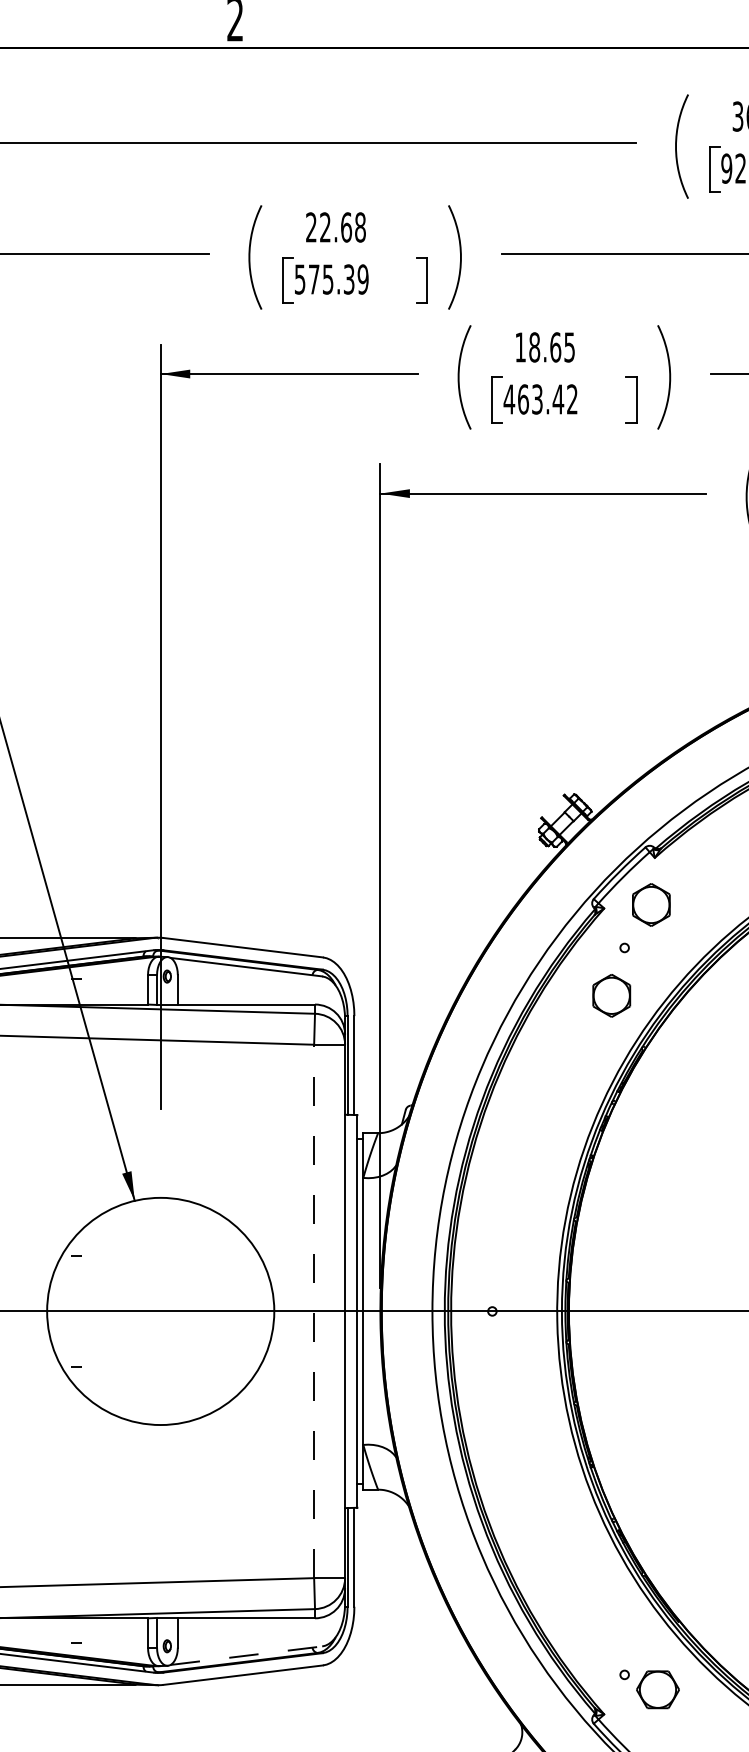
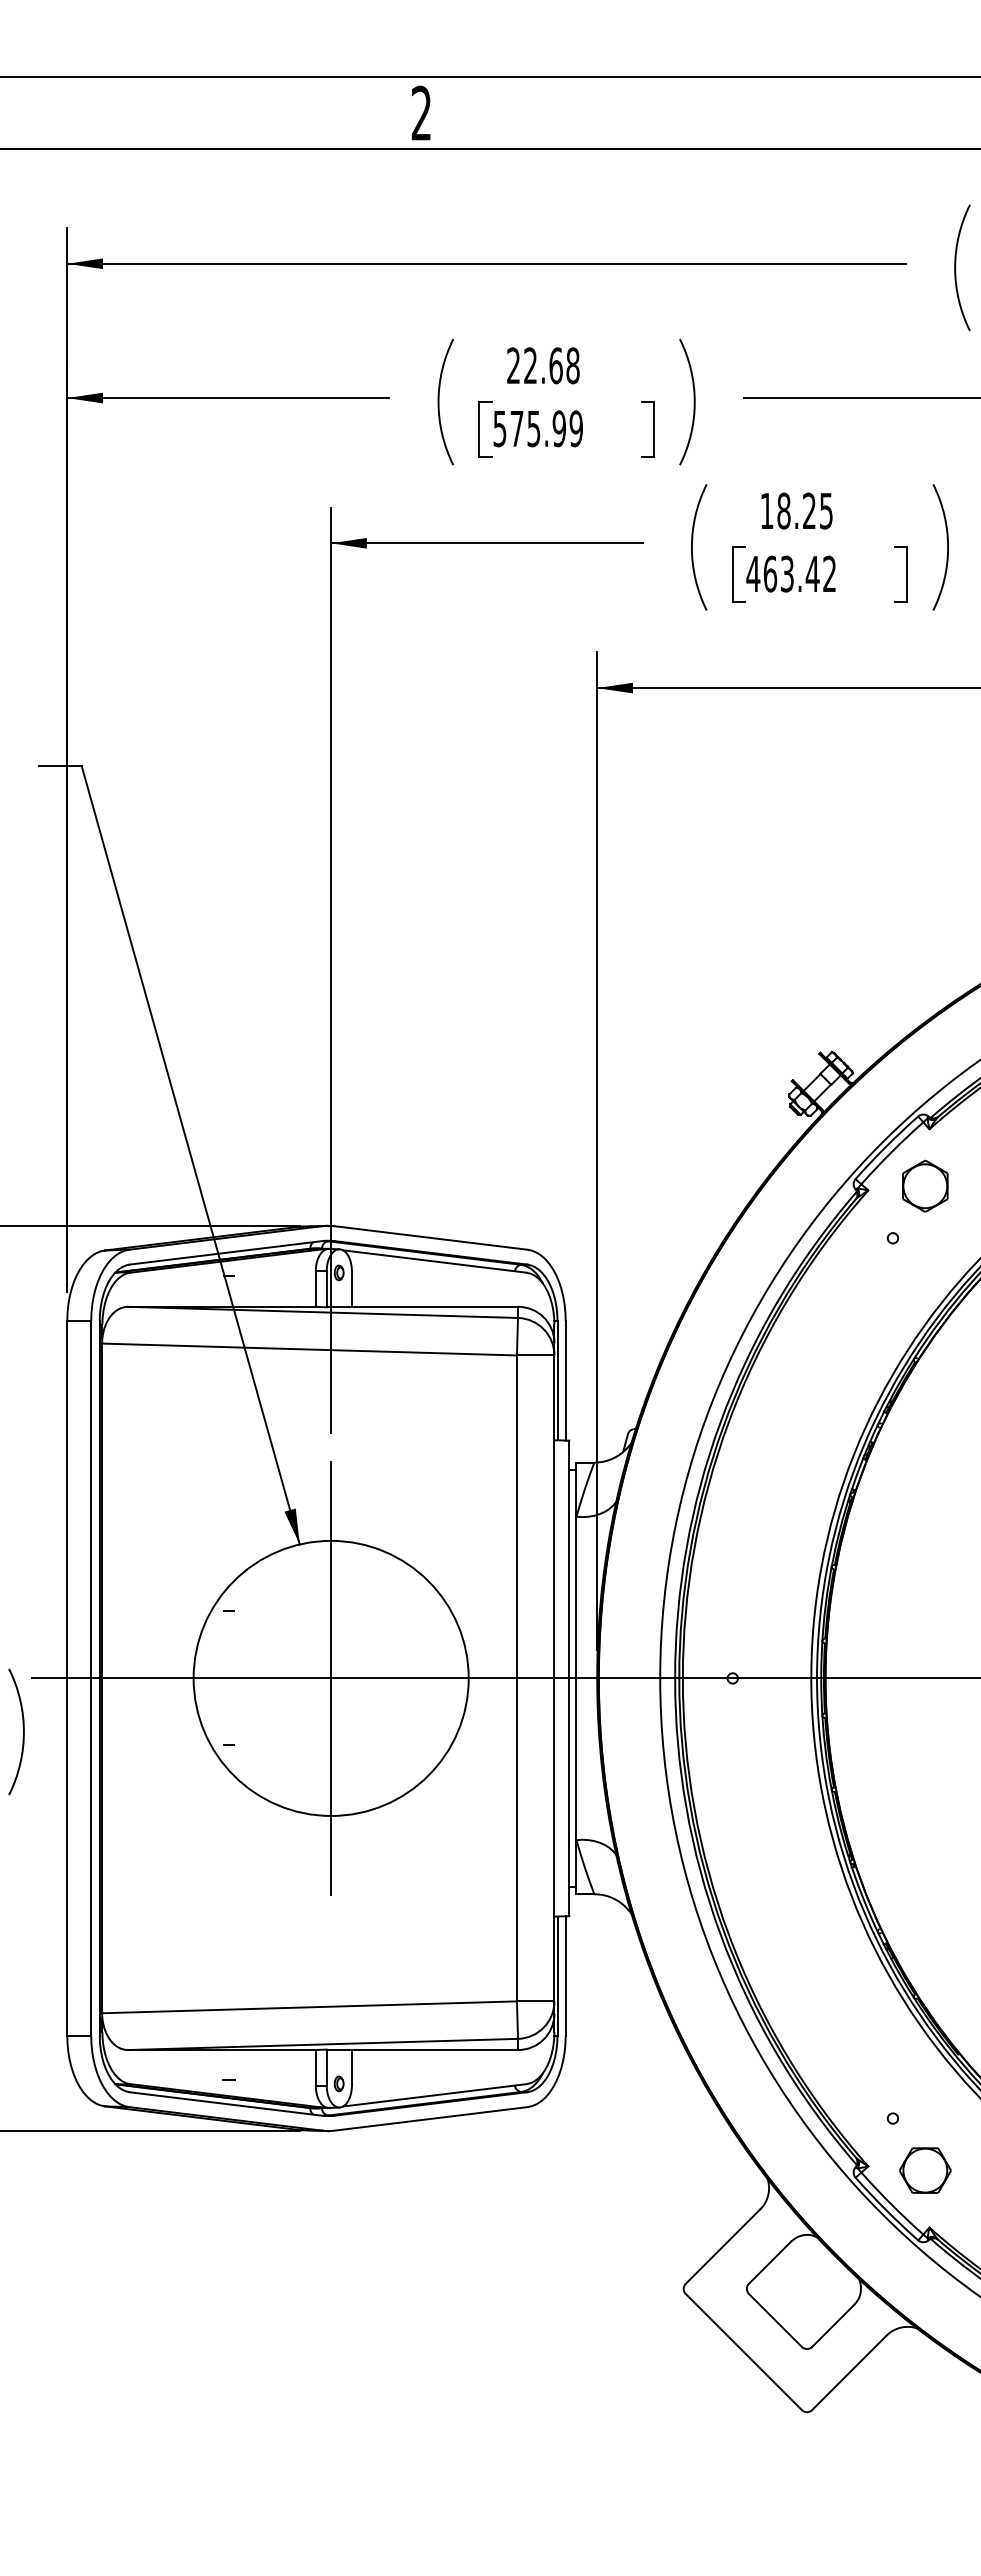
text: (348, 279) -> (558, 428), 575.39 -> 575.99
text: (555, 346) -> (809, 510), 18.65 -> 18.25
part: (611, 995) -> (877, 1295), removed
line: (160, 1310) -> (331, 1677), added
line: (313, 1311) -> (516, 1678), dashed -> solid
line: (246, 1655) -> (435, 2095), dashed -> solid
part: (658, 1689) -> (925, 2170), moved

